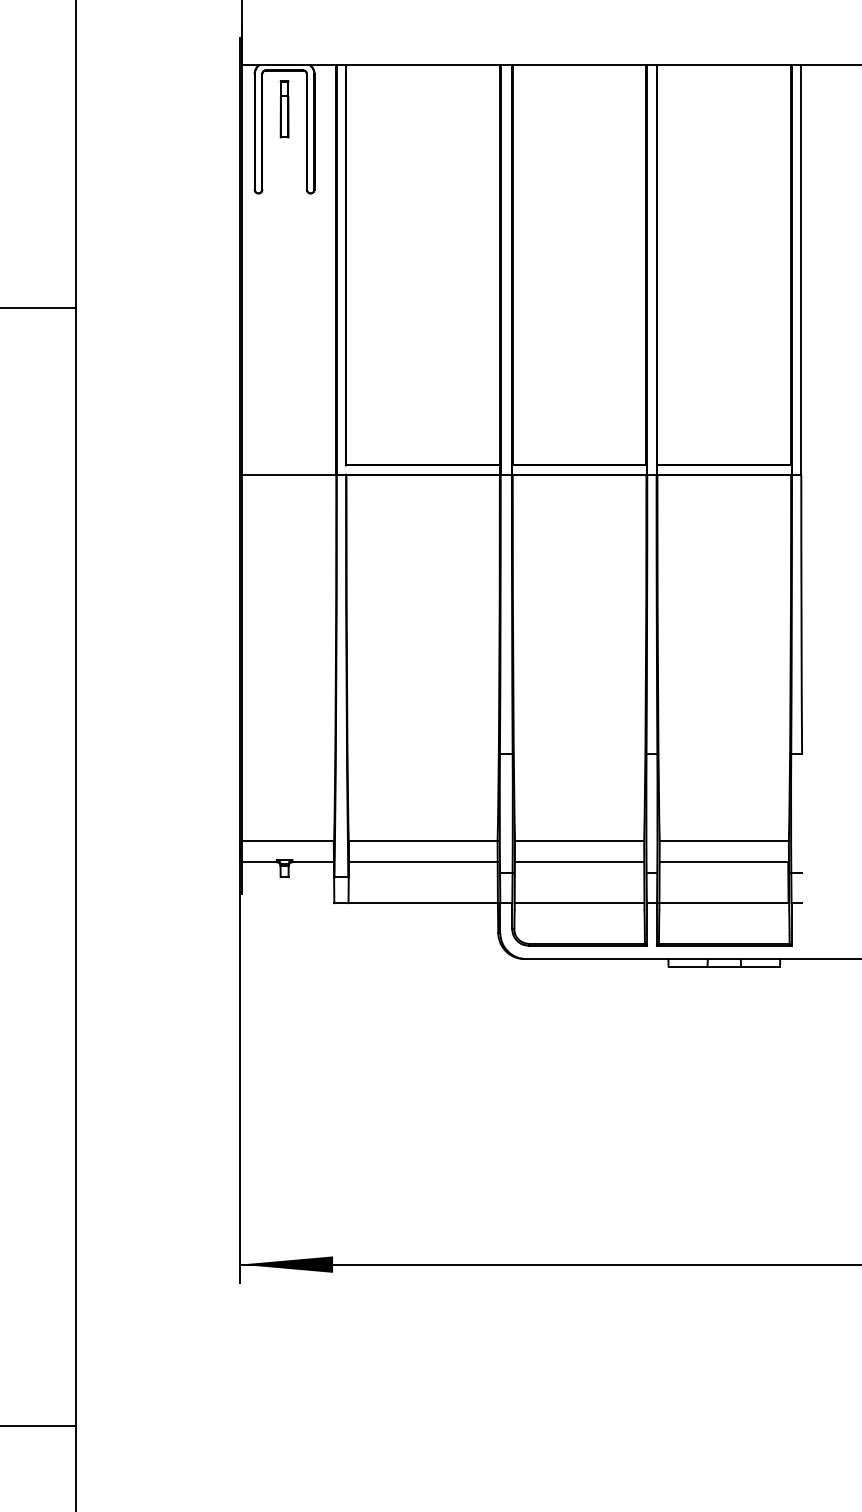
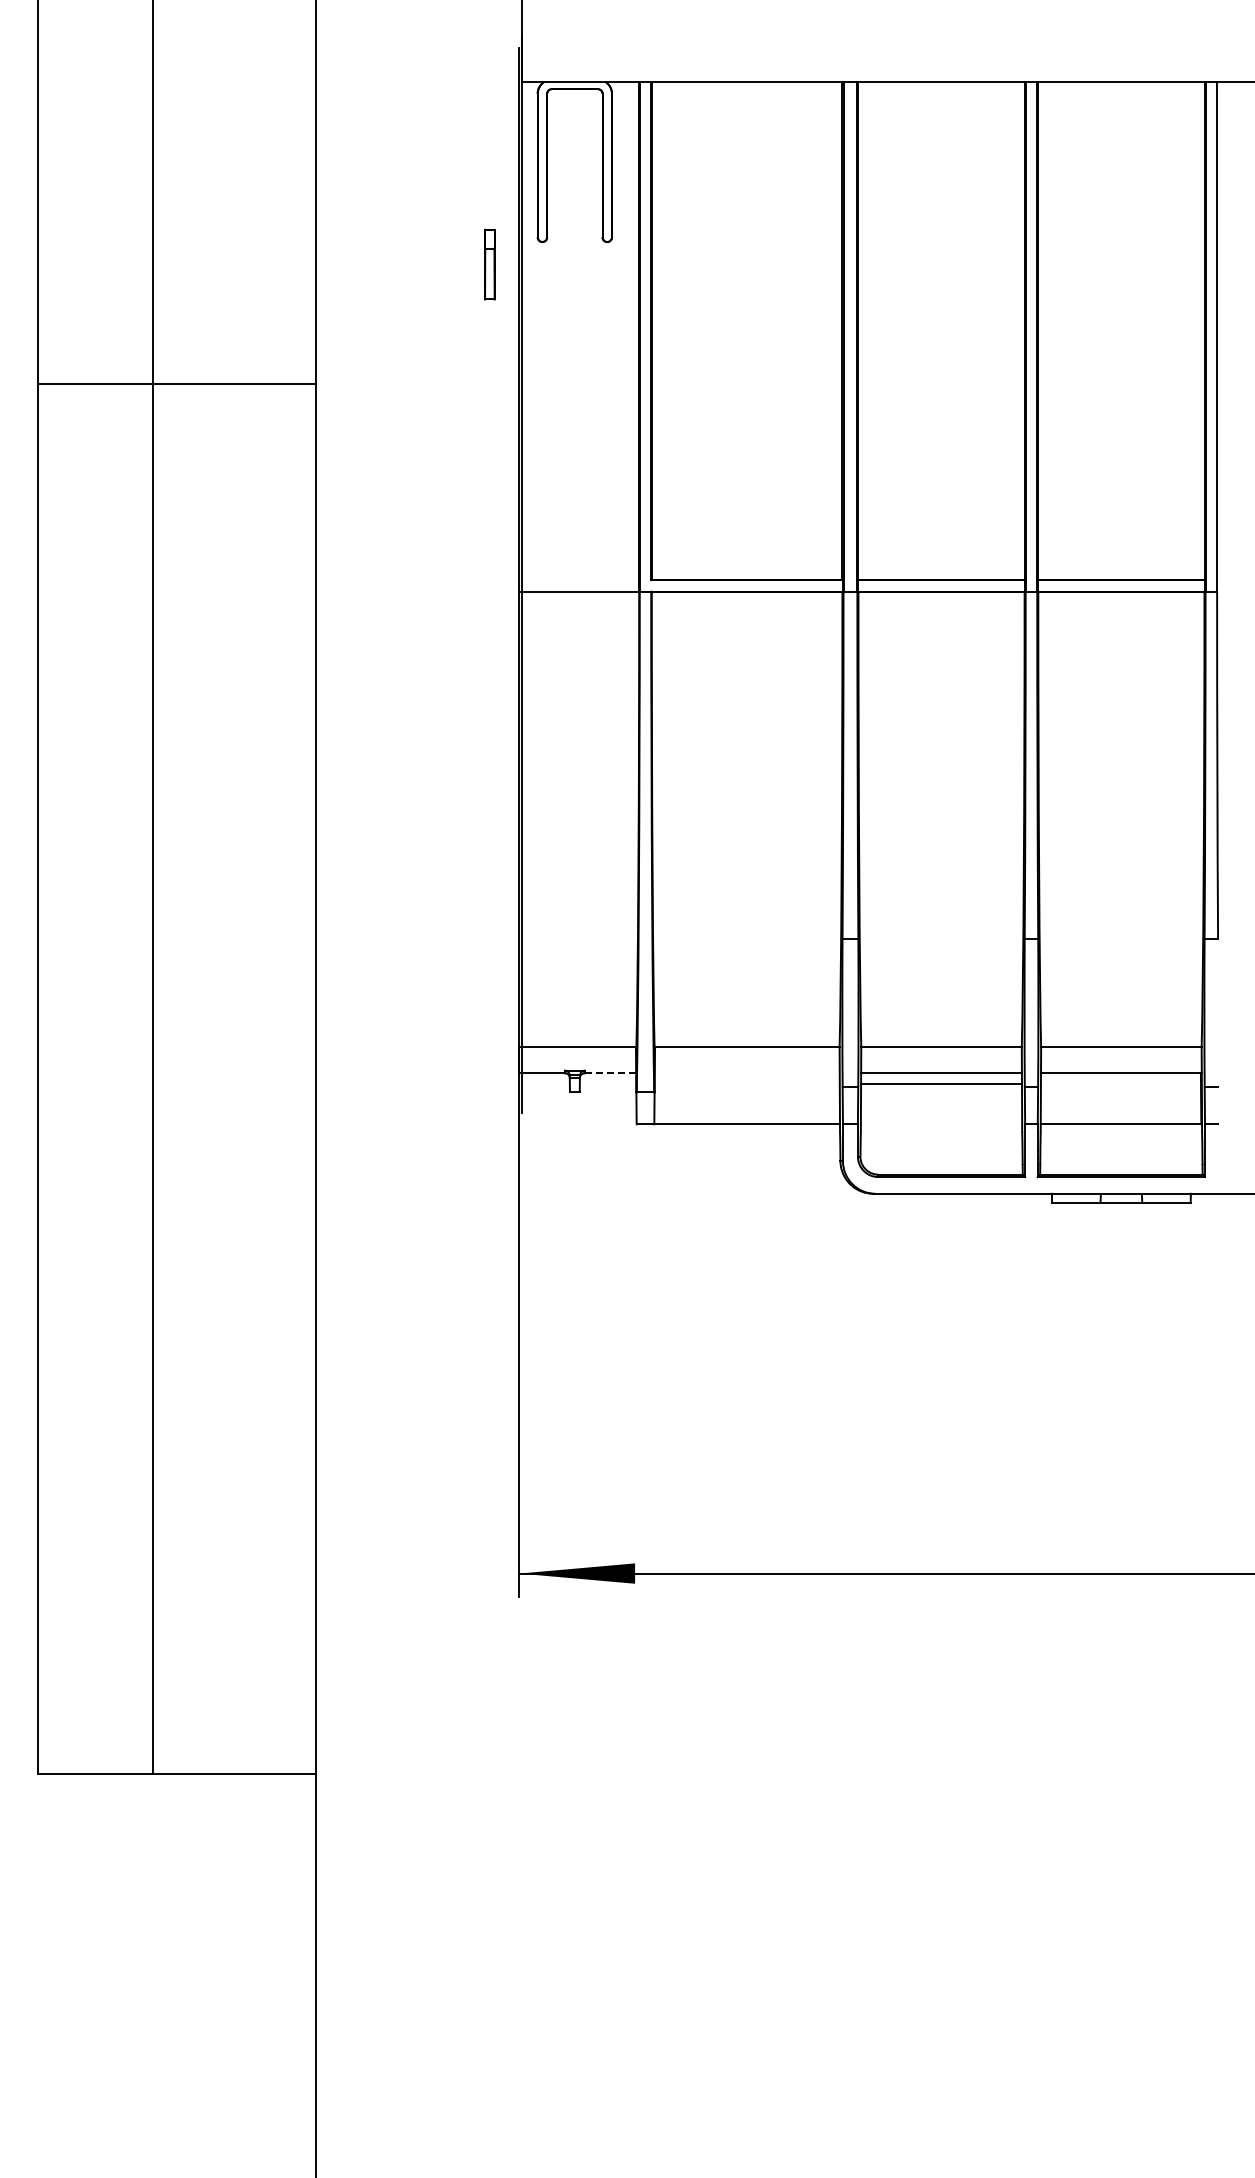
part: (284, 109) -> (489, 264), moved
line: (313, 862) -> (610, 1073), solid -> dashed
line: (422, 862) -> (746, 1073), removed
line: (579, 903) -> (941, 1084), moved

